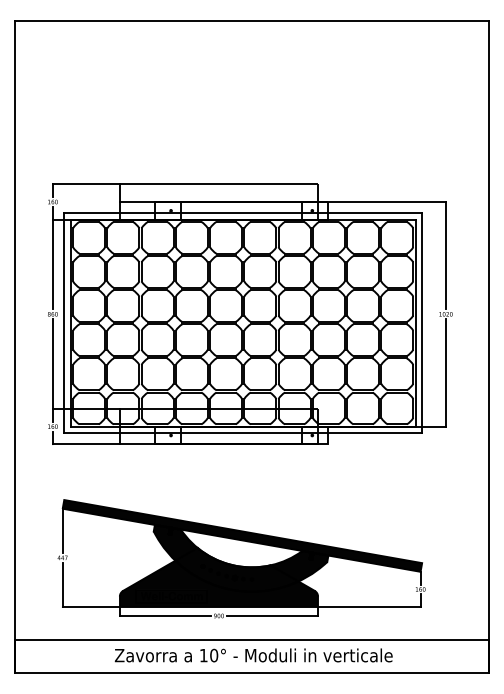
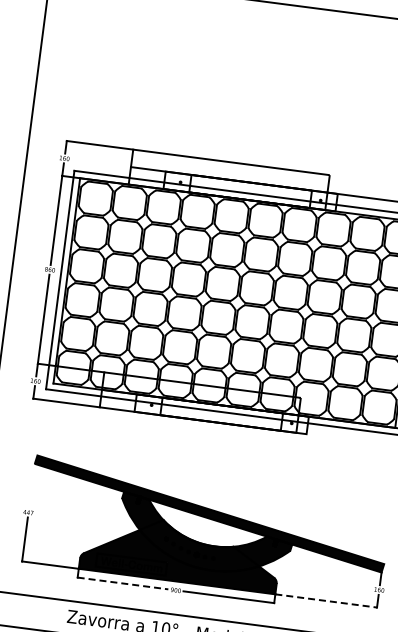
line: (62, 530) -> (31, 485), removed
line: (369, 607) -> (326, 601), solid -> dashed
line: (165, 615) -> (122, 583), solid -> dashed

